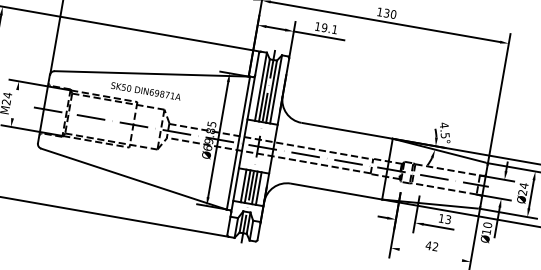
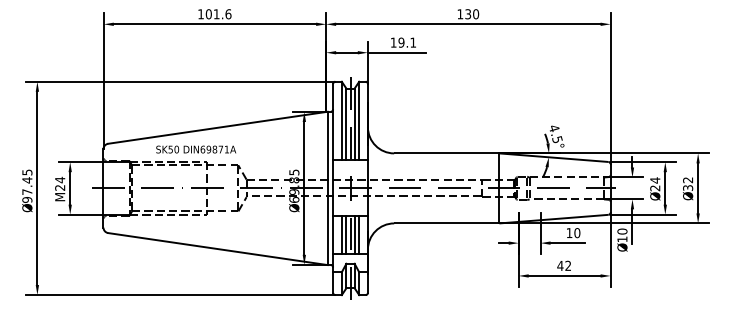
text: (146, 91) -> (196, 149), moved
line: (15, 104) -> (70, 188), added
text: (448, 220) -> (577, 233), 13 -> 10
line: (430, 254) -> (564, 275), added

